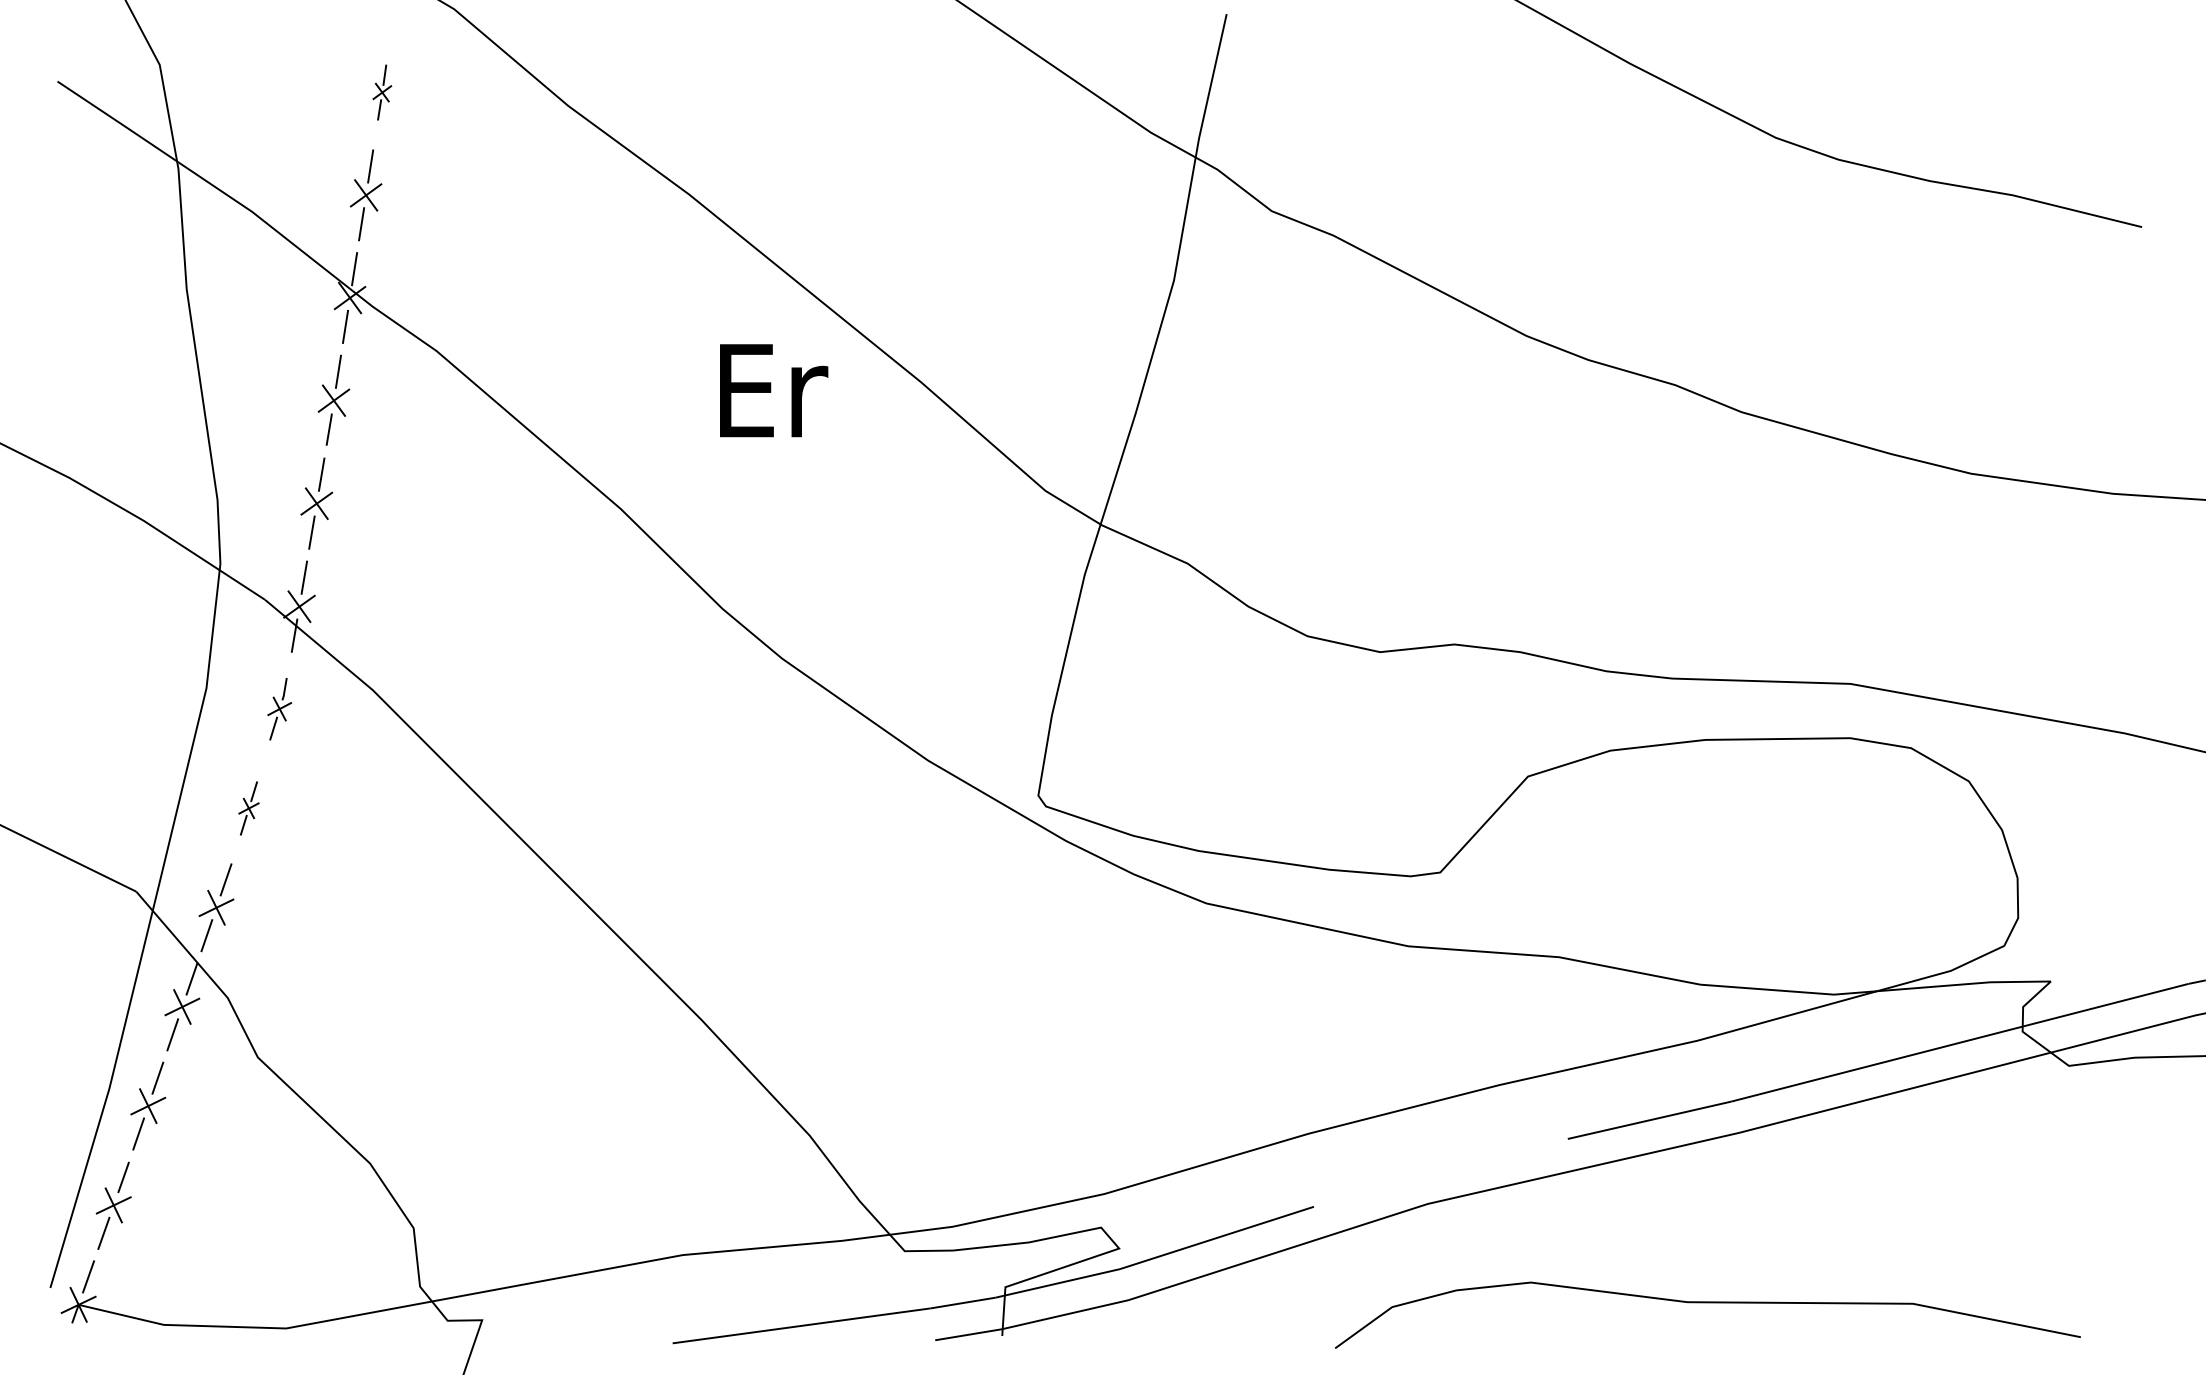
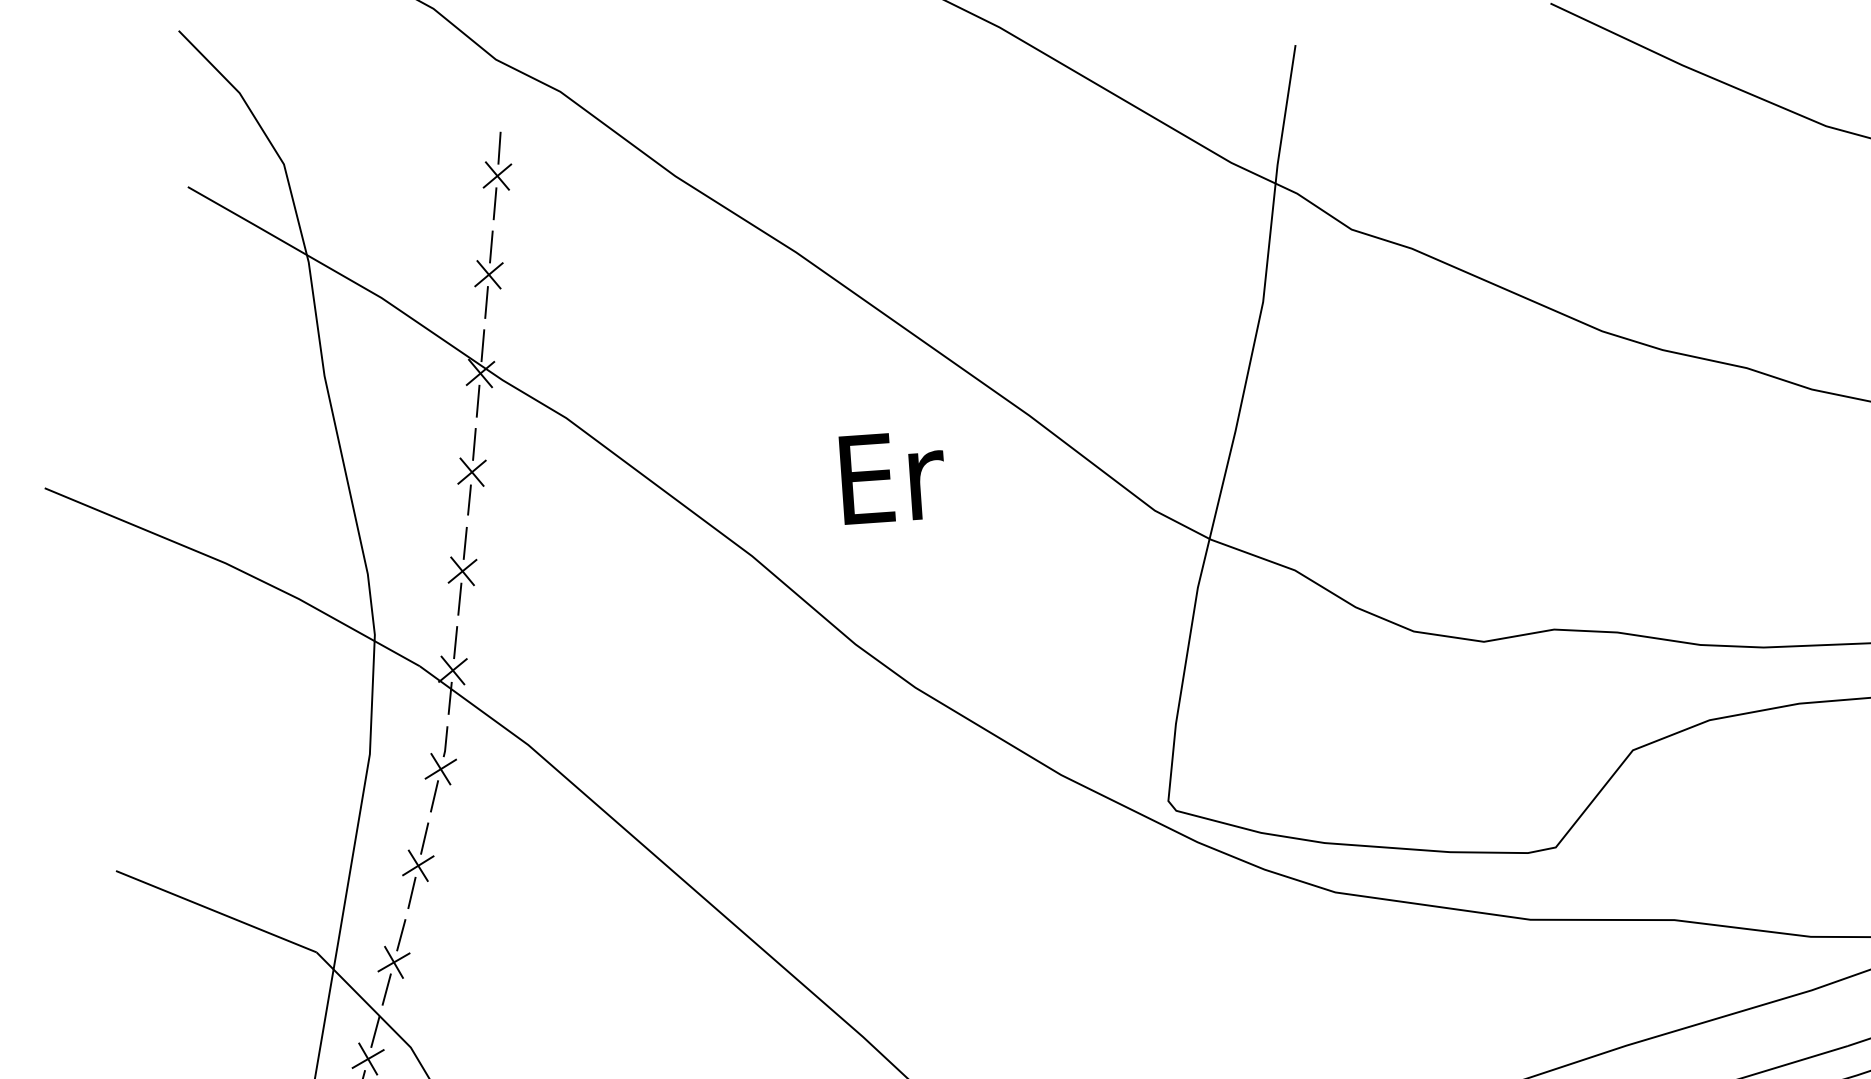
part: (382, 92) -> (497, 175), size x1.67
text: (774, 390) -> (893, 476), moved
part: (279, 708) -> (440, 768), size x1.43
part: (248, 808) -> (417, 865), size x1.67

